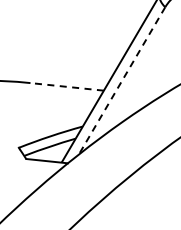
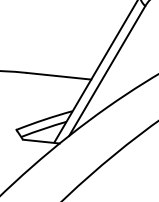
line: (121, 81) -> (106, 71), dashed -> solid
line: (67, 86) -> (59, 75), dashed -> solid

